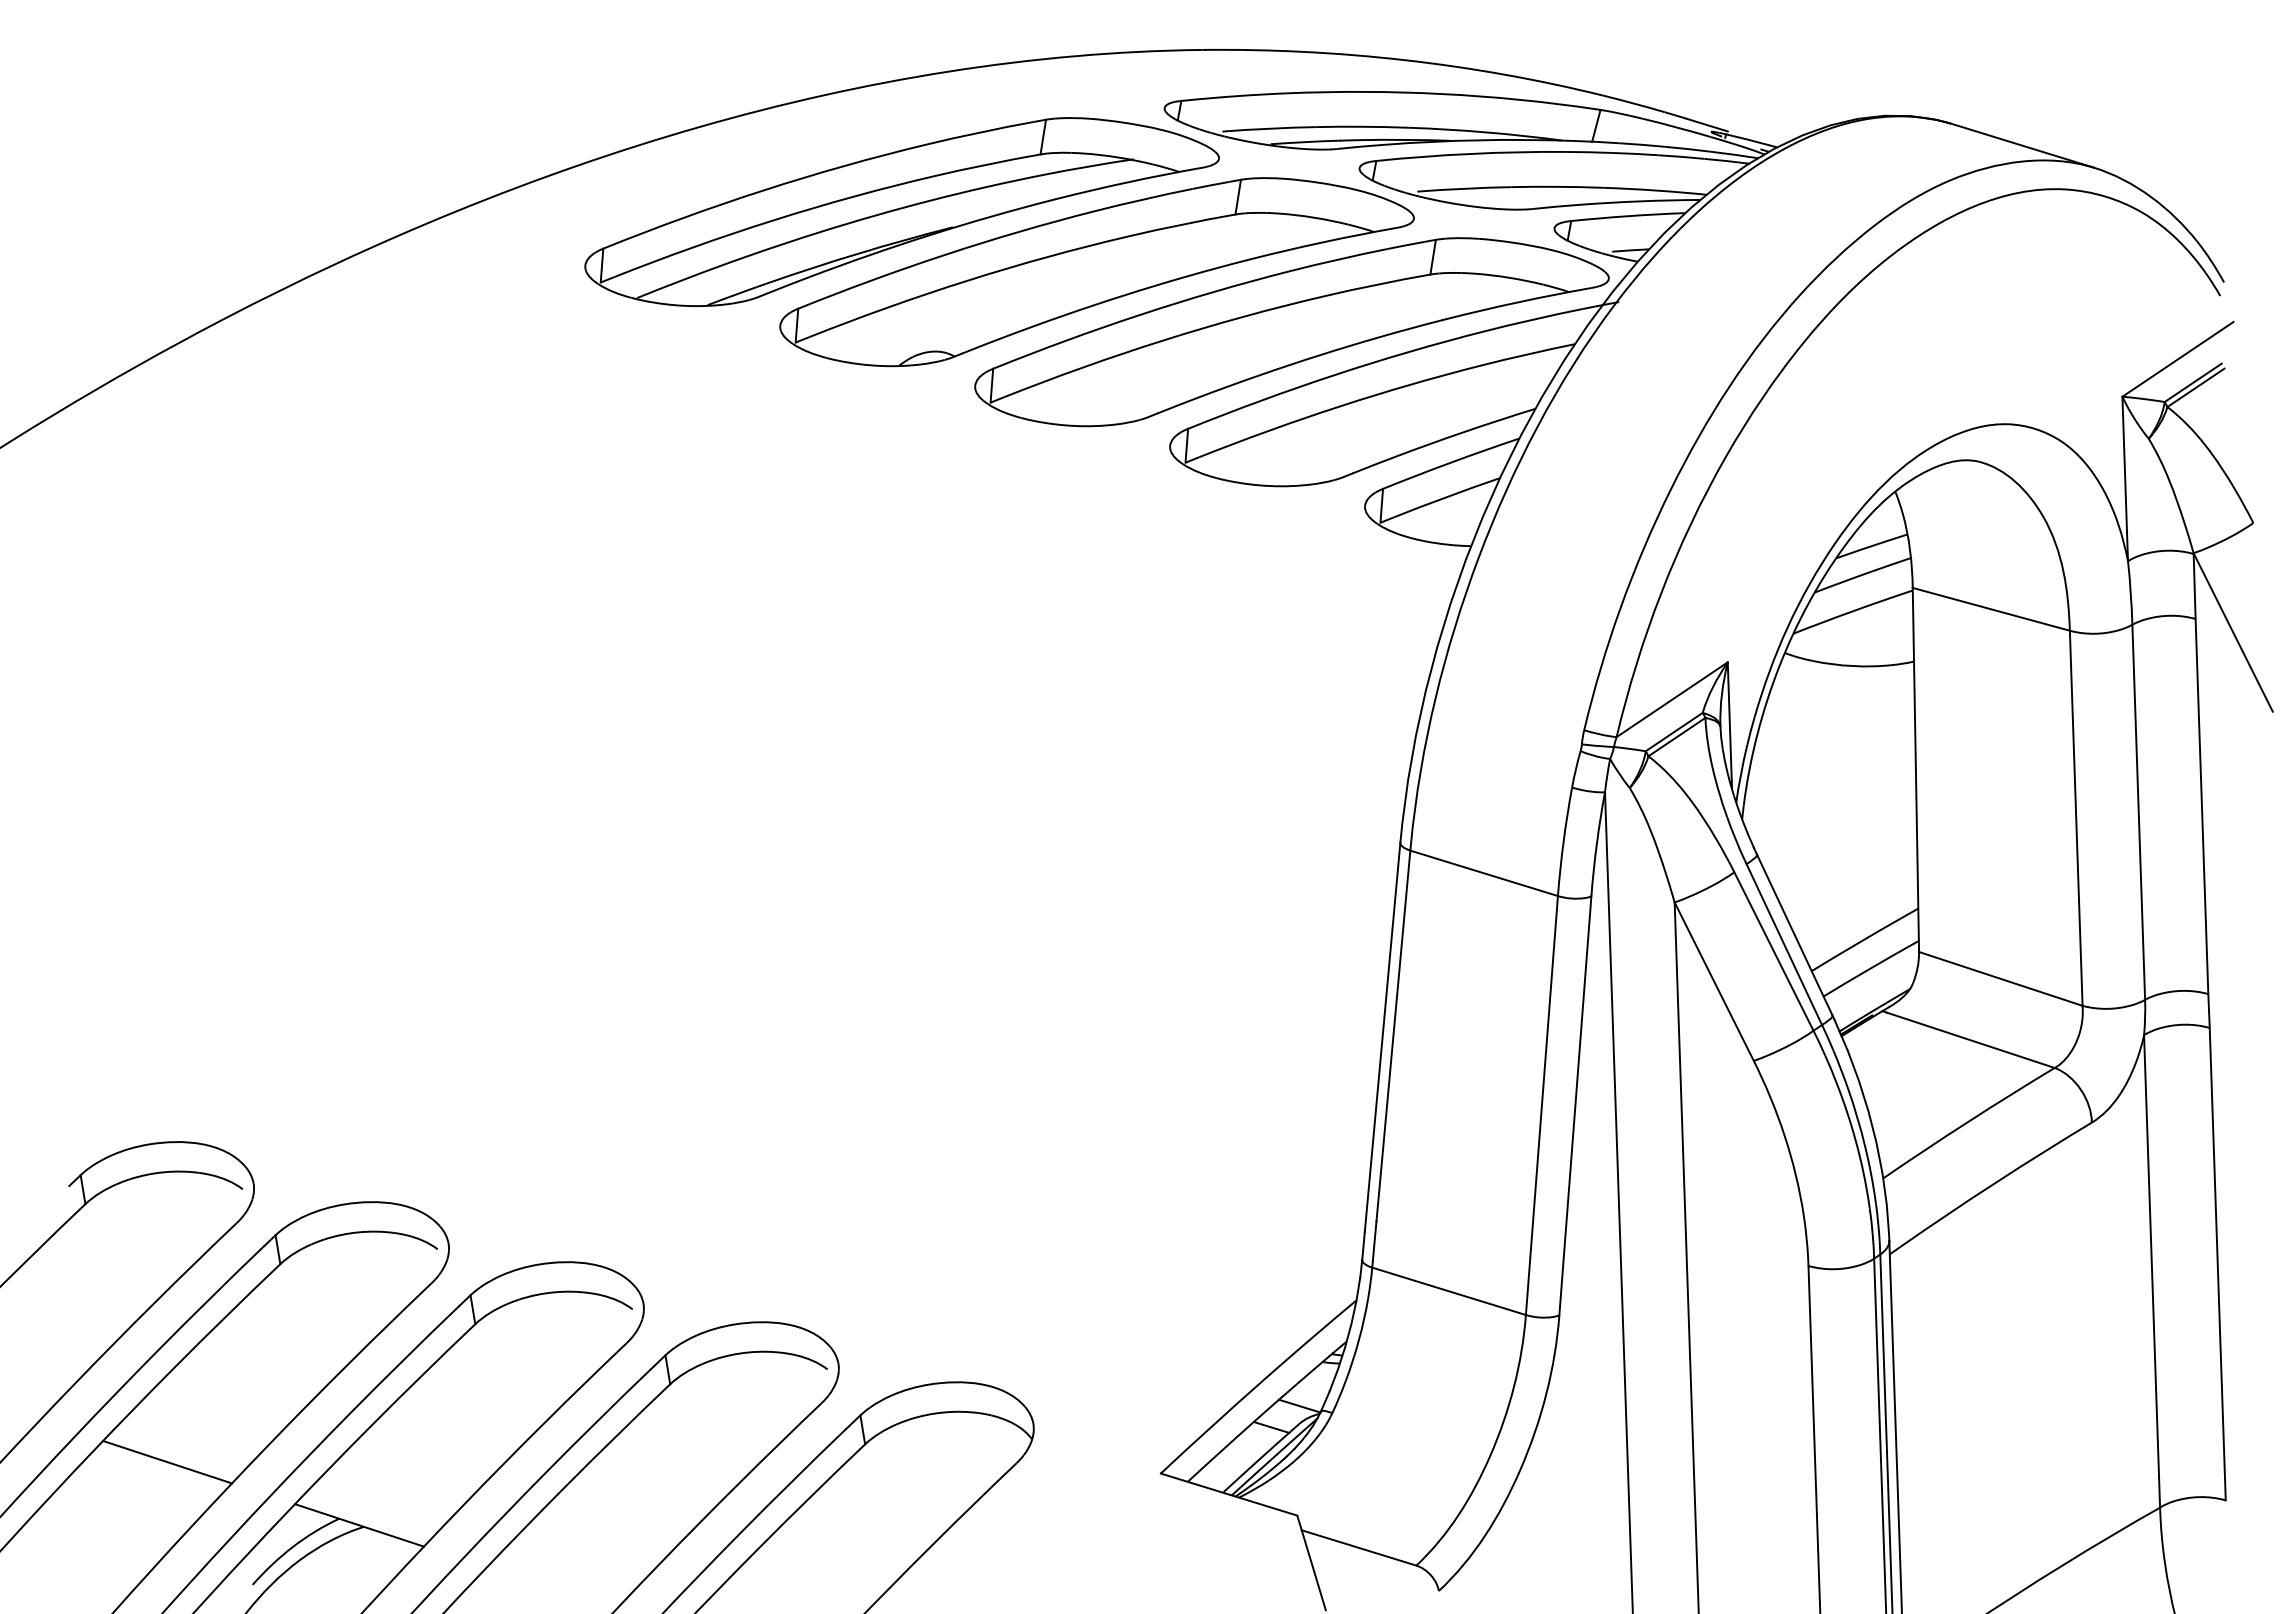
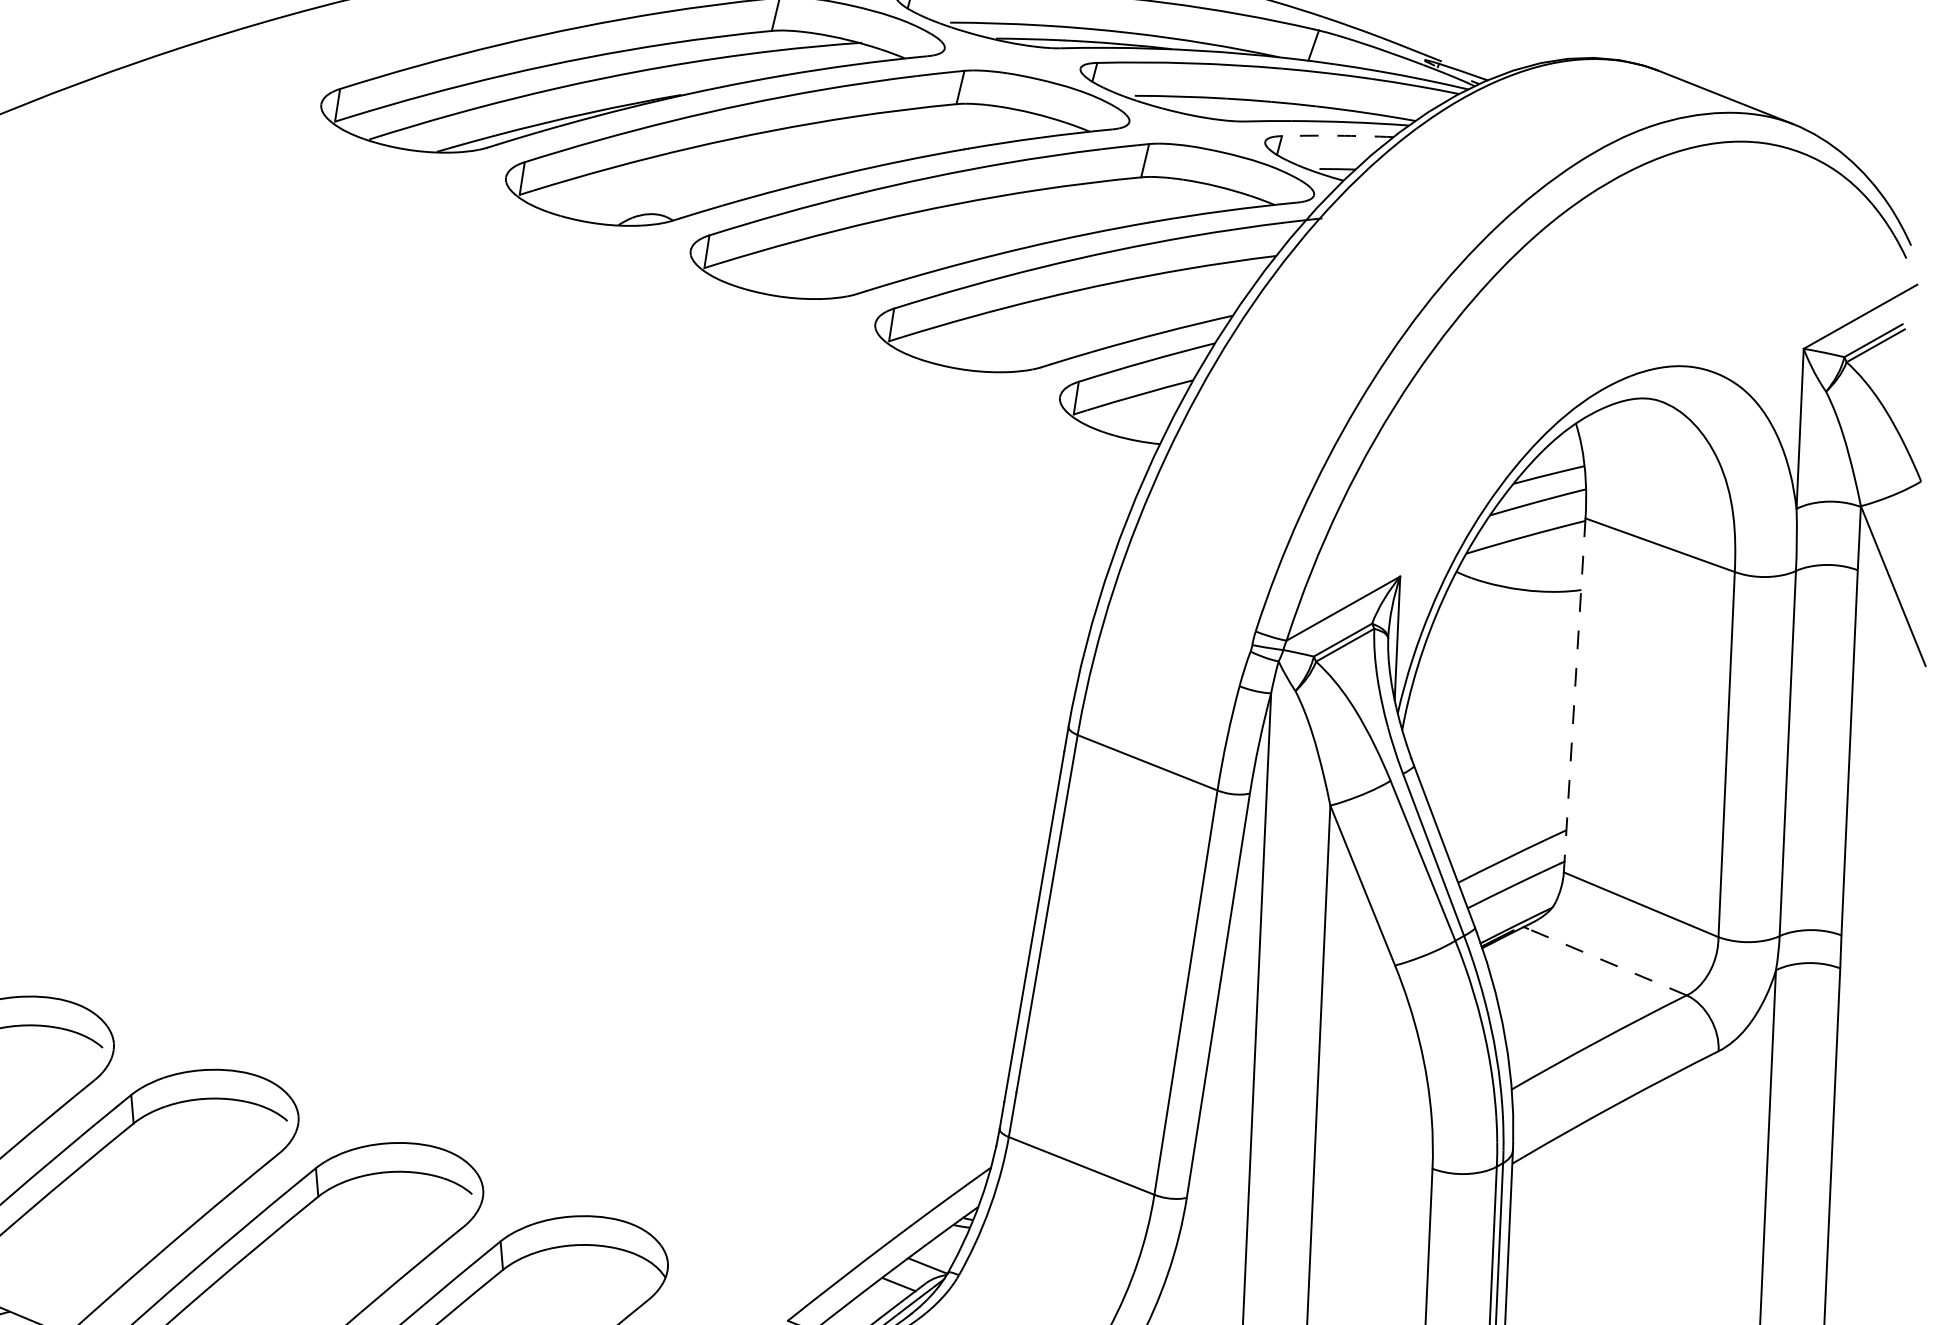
arc: (1628, 216) -> (1337, 136), solid -> dashed
line: (1915, 770) -> (1574, 695), solid -> dashed
line: (1970, 1040) -> (1607, 962), solid -> dashed

